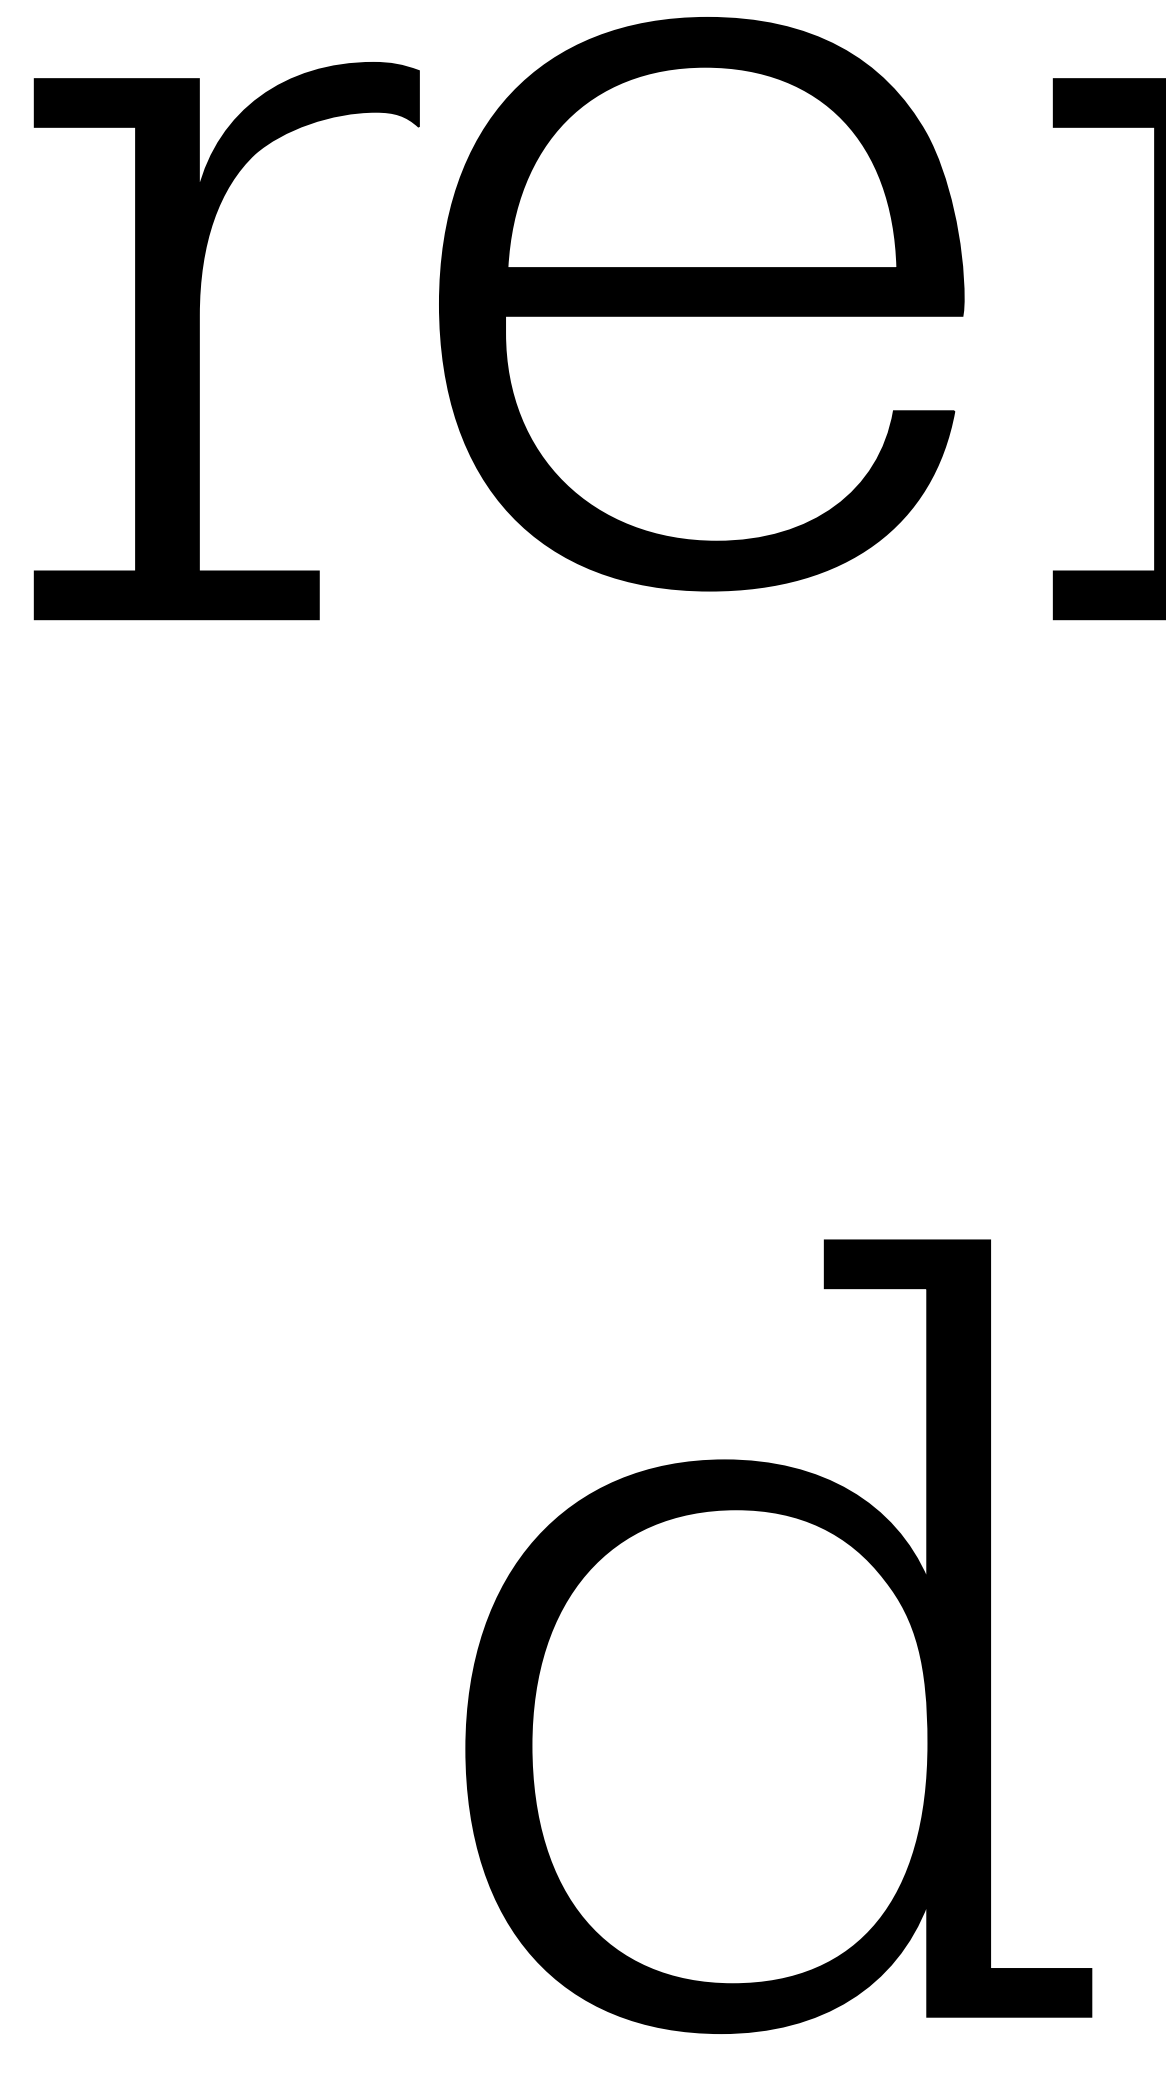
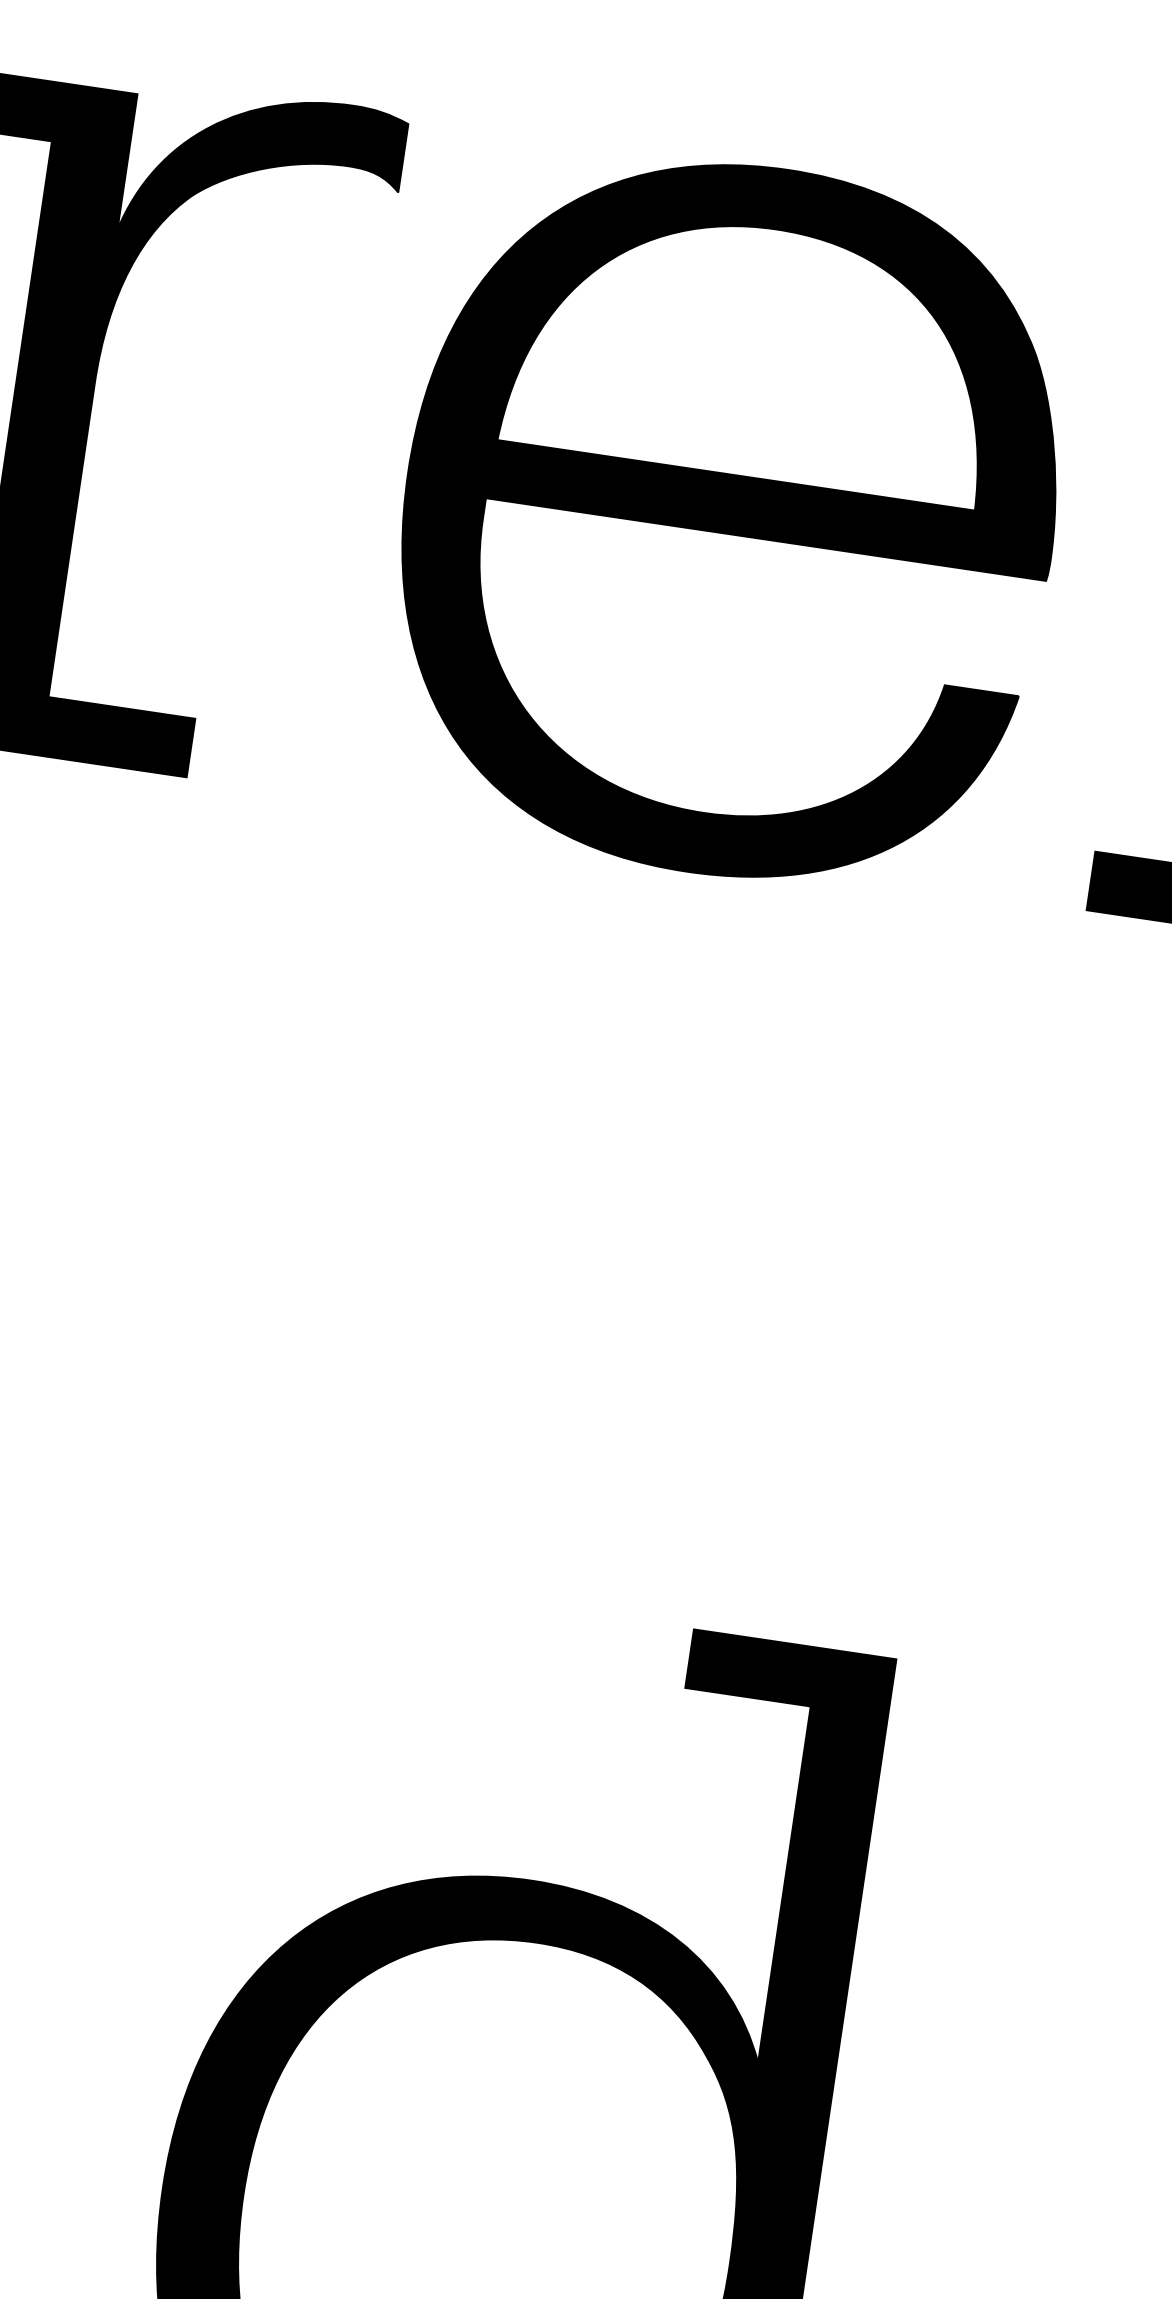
part: (701, 304) -> (728, 519), moved

